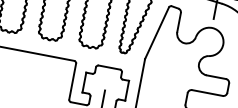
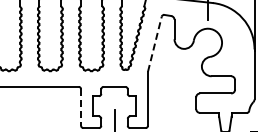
line: (156, 32) -> (154, 43), solid -> dashed
line: (73, 81) -> (81, 107), solid -> dashed

